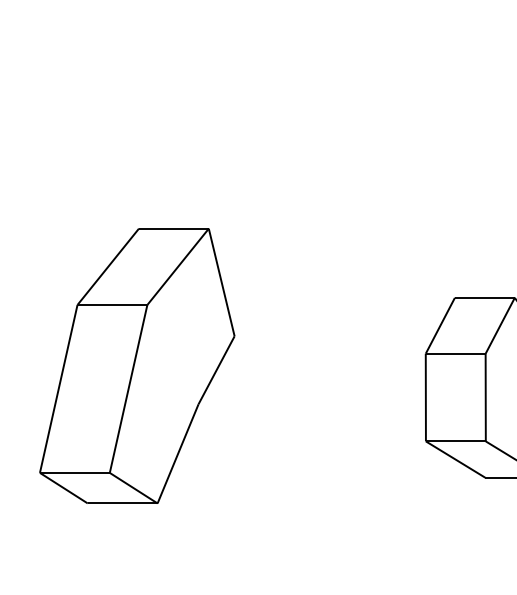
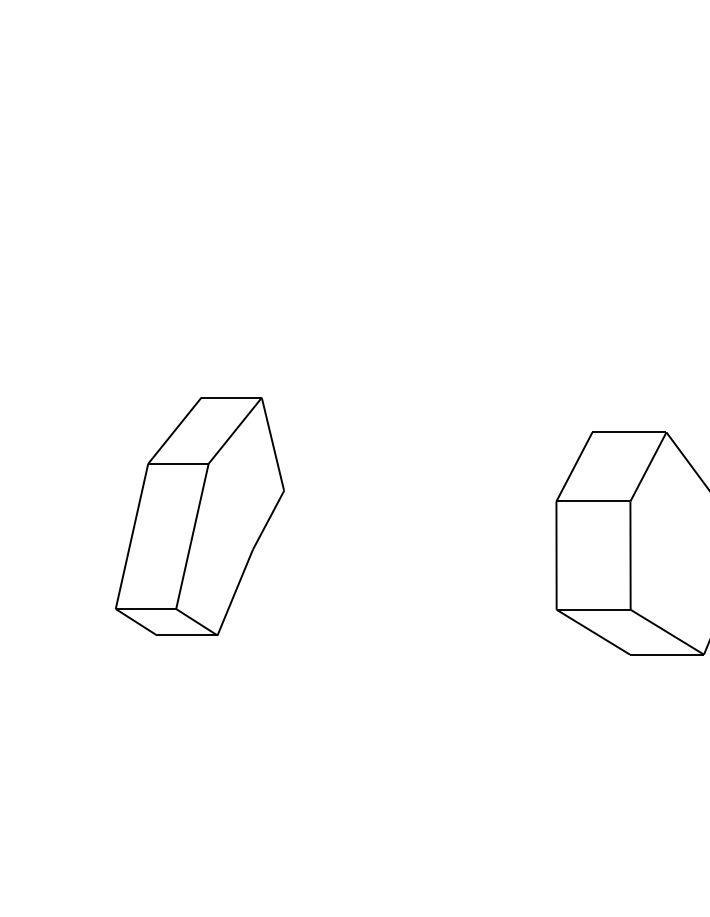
part: (136, 365) -> (199, 516), size x0.7

